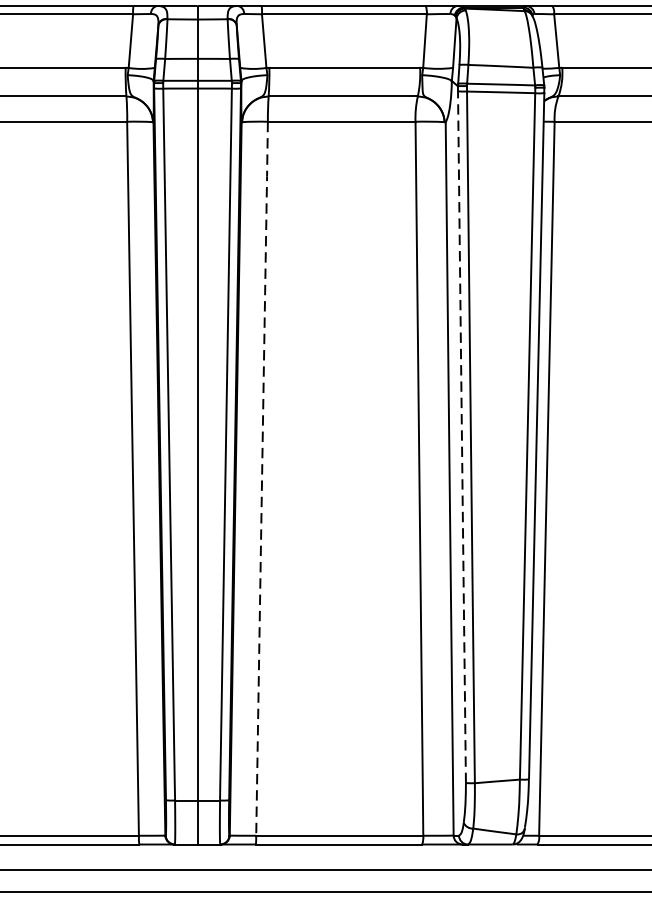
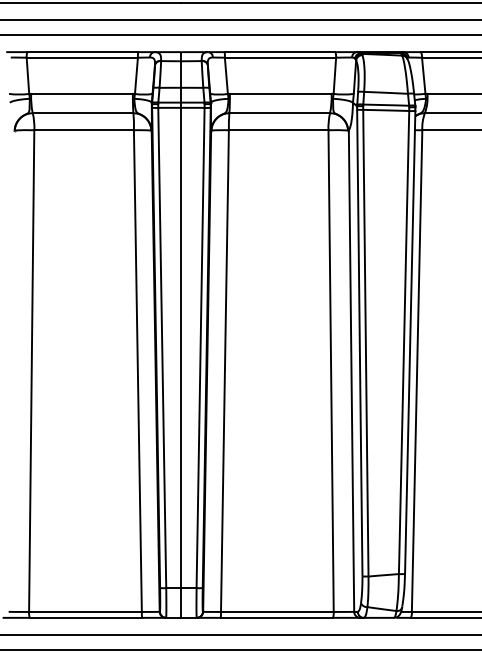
line: (461, 437) -> (359, 343), dashed -> solid
line: (261, 477) -> (224, 370), dashed -> solid

